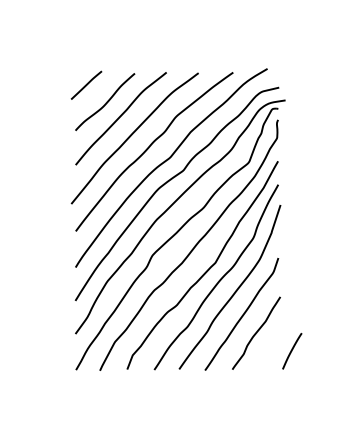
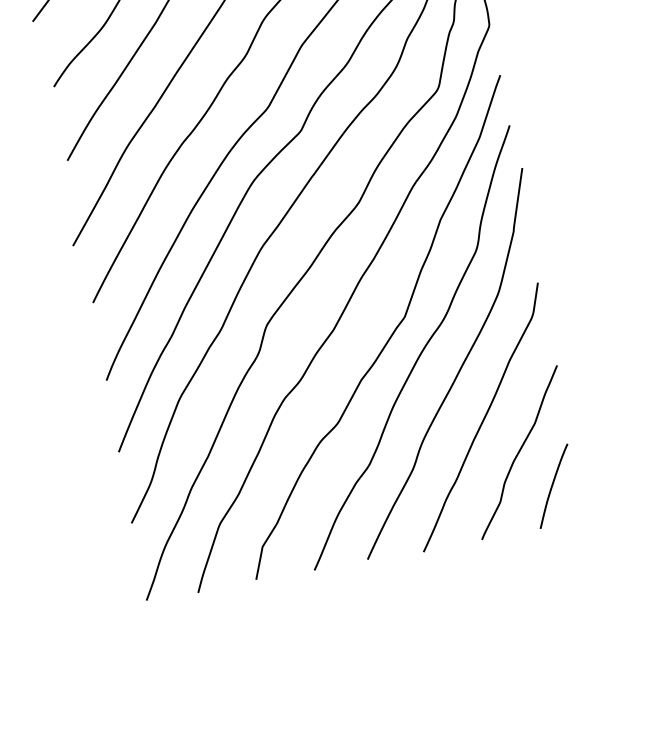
line: (292, 351) -> (554, 486), moved

